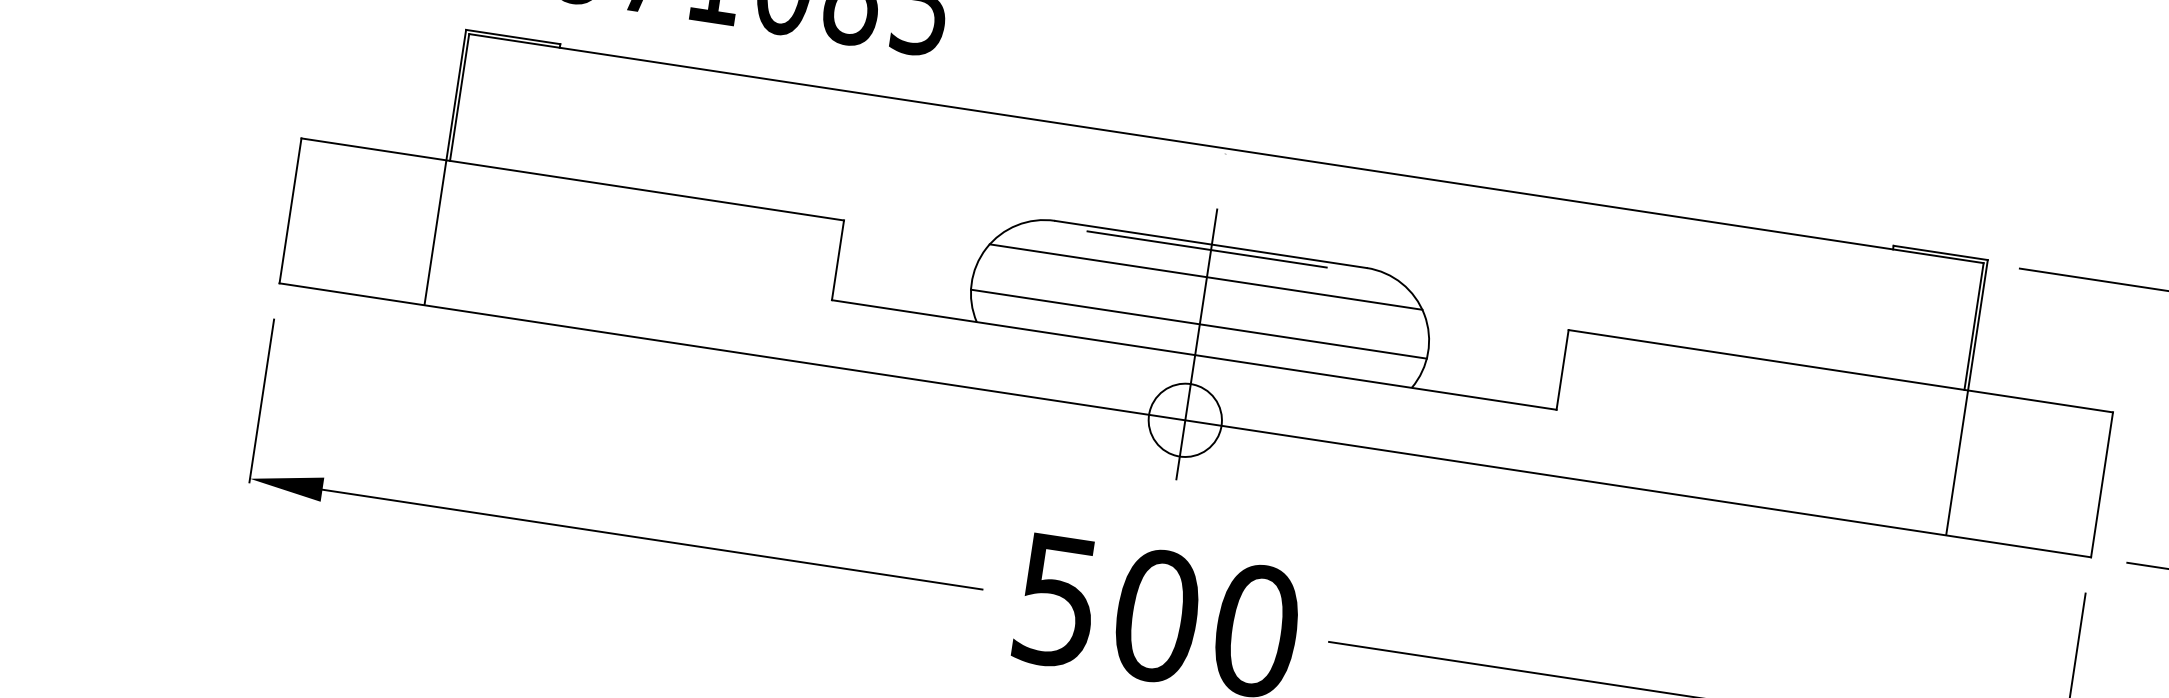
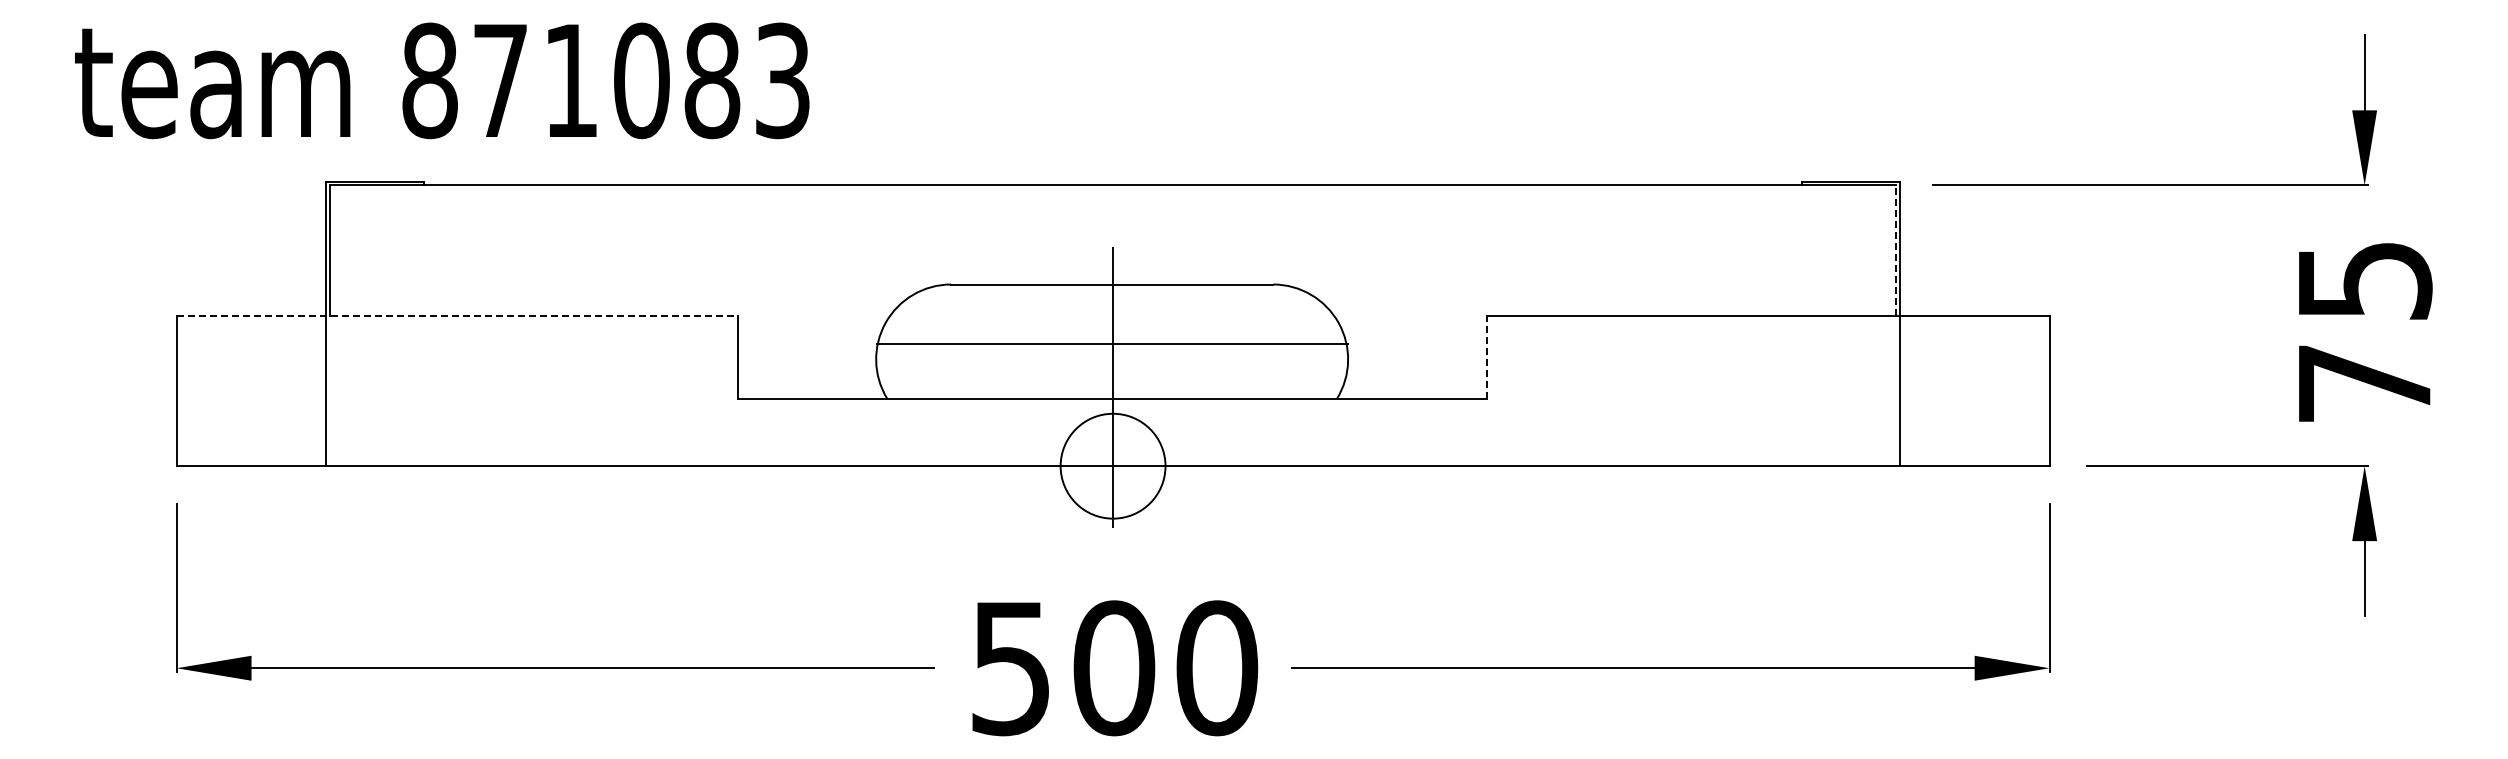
line: (573, 179) -> (457, 316), solid -> dashed
line: (1206, 249) -> (1108, 290), removed
line: (1205, 277) -> (1111, 318), removed
line: (1198, 323) -> (1111, 343), moved
line: (1973, 326) -> (1895, 250), solid -> dashed
line: (1562, 369) -> (1486, 357), solid -> dashed
circle: (1184, 419) -> (1112, 465), size x1.4

